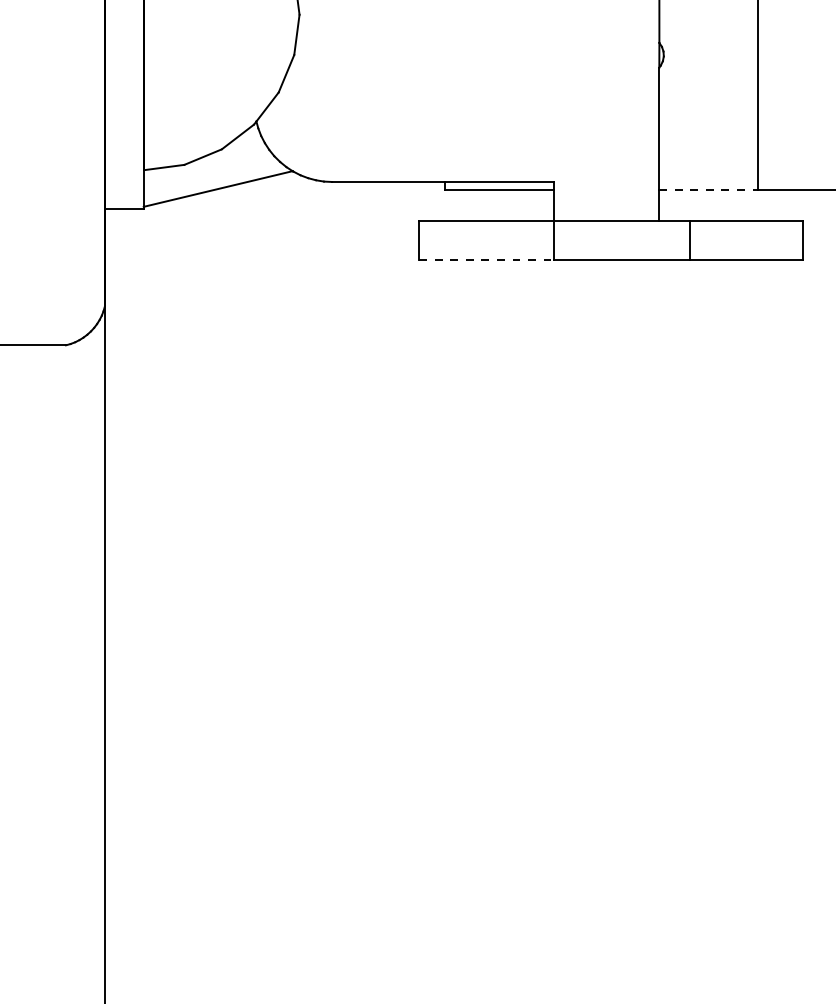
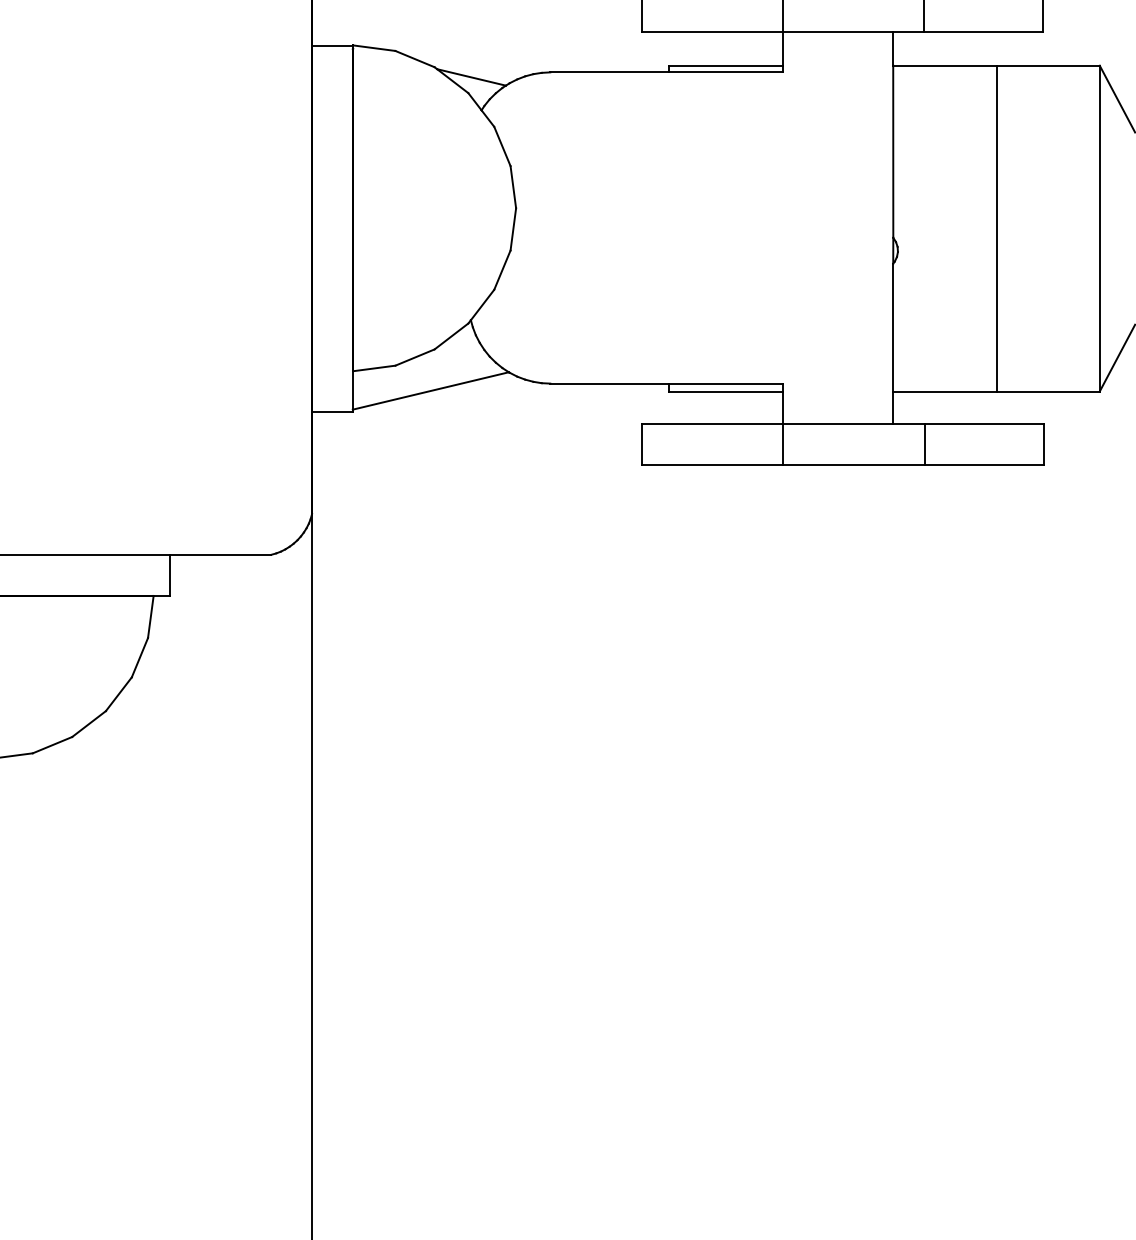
line: (709, 189) -> (945, 391), dashed -> solid
line: (486, 260) -> (712, 465), dashed -> solid

